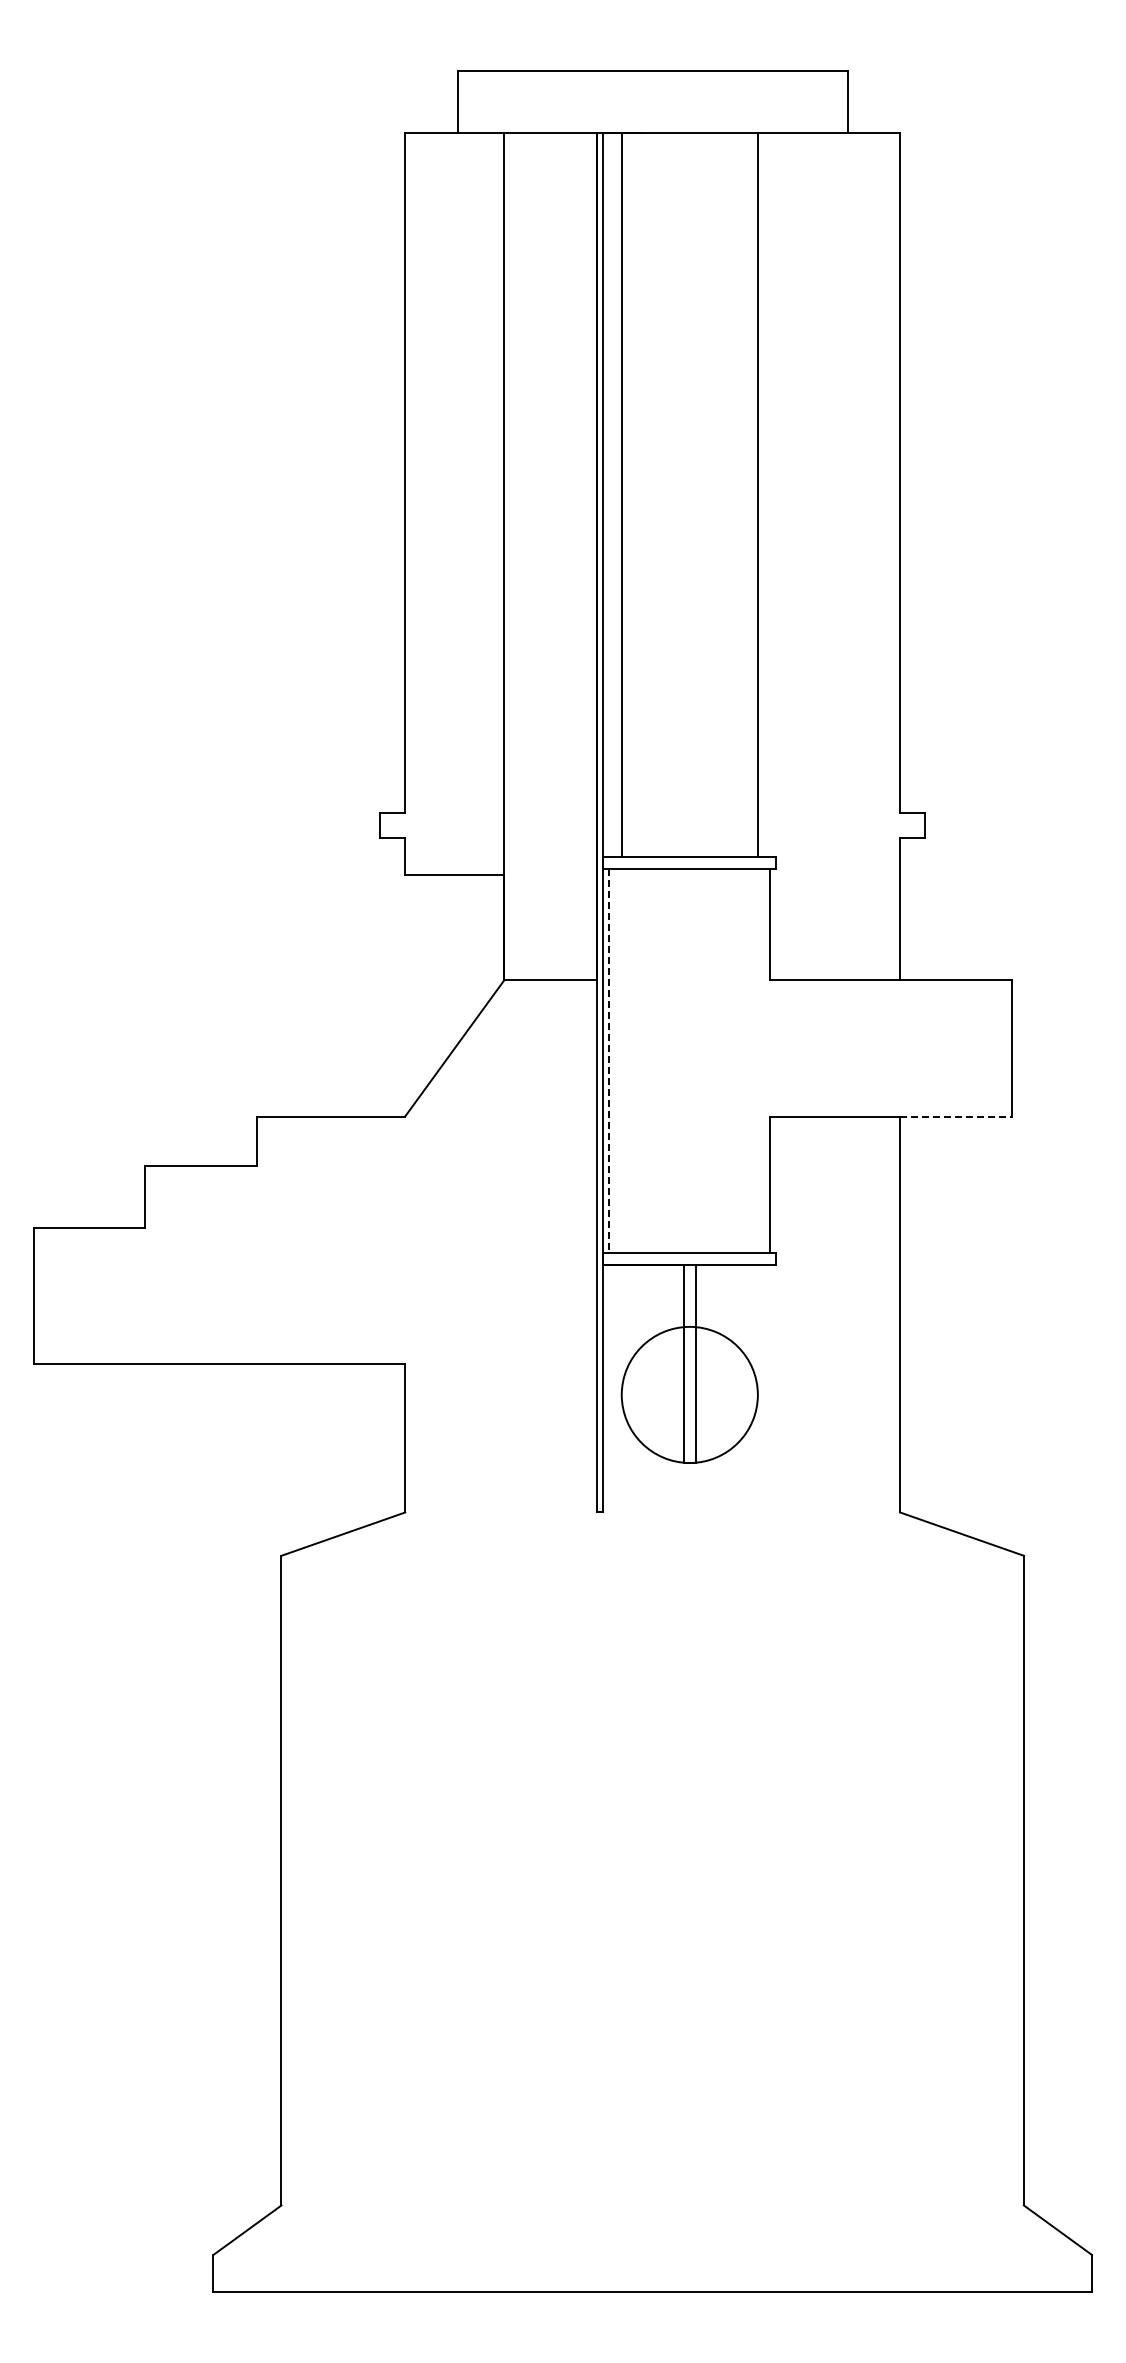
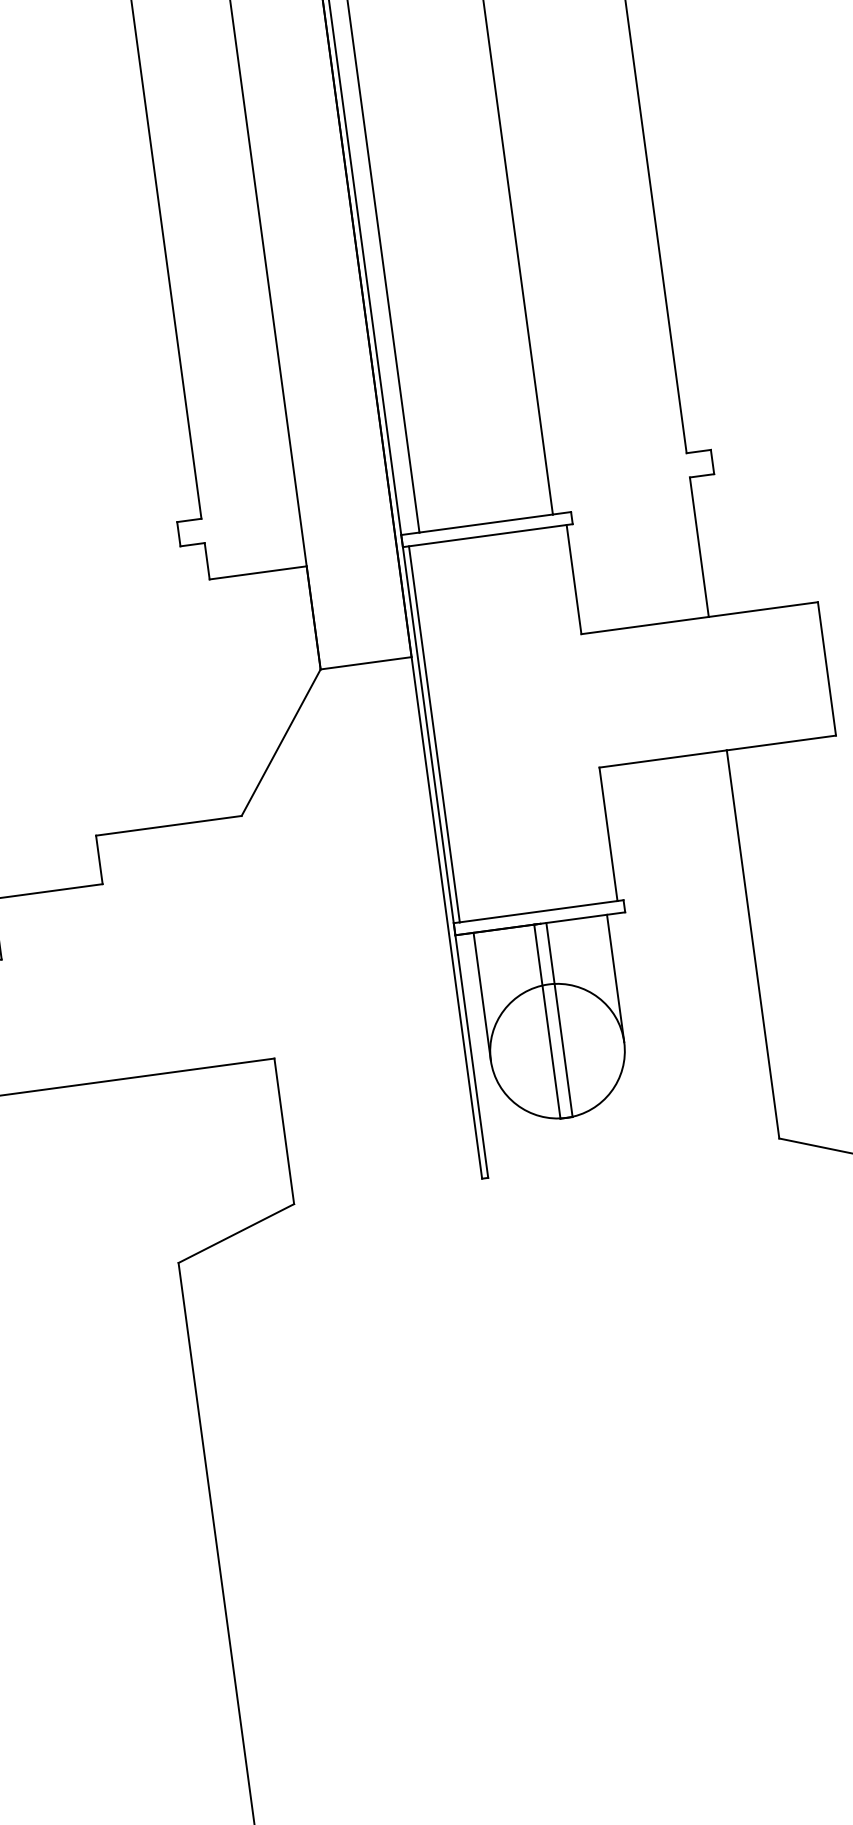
line: (609, 1060) -> (434, 734), dashed -> solid
line: (955, 1116) -> (781, 743), dashed -> solid
line: (621, 1329) -> (481, 996), added
line: (757, 1329) -> (615, 978), added

